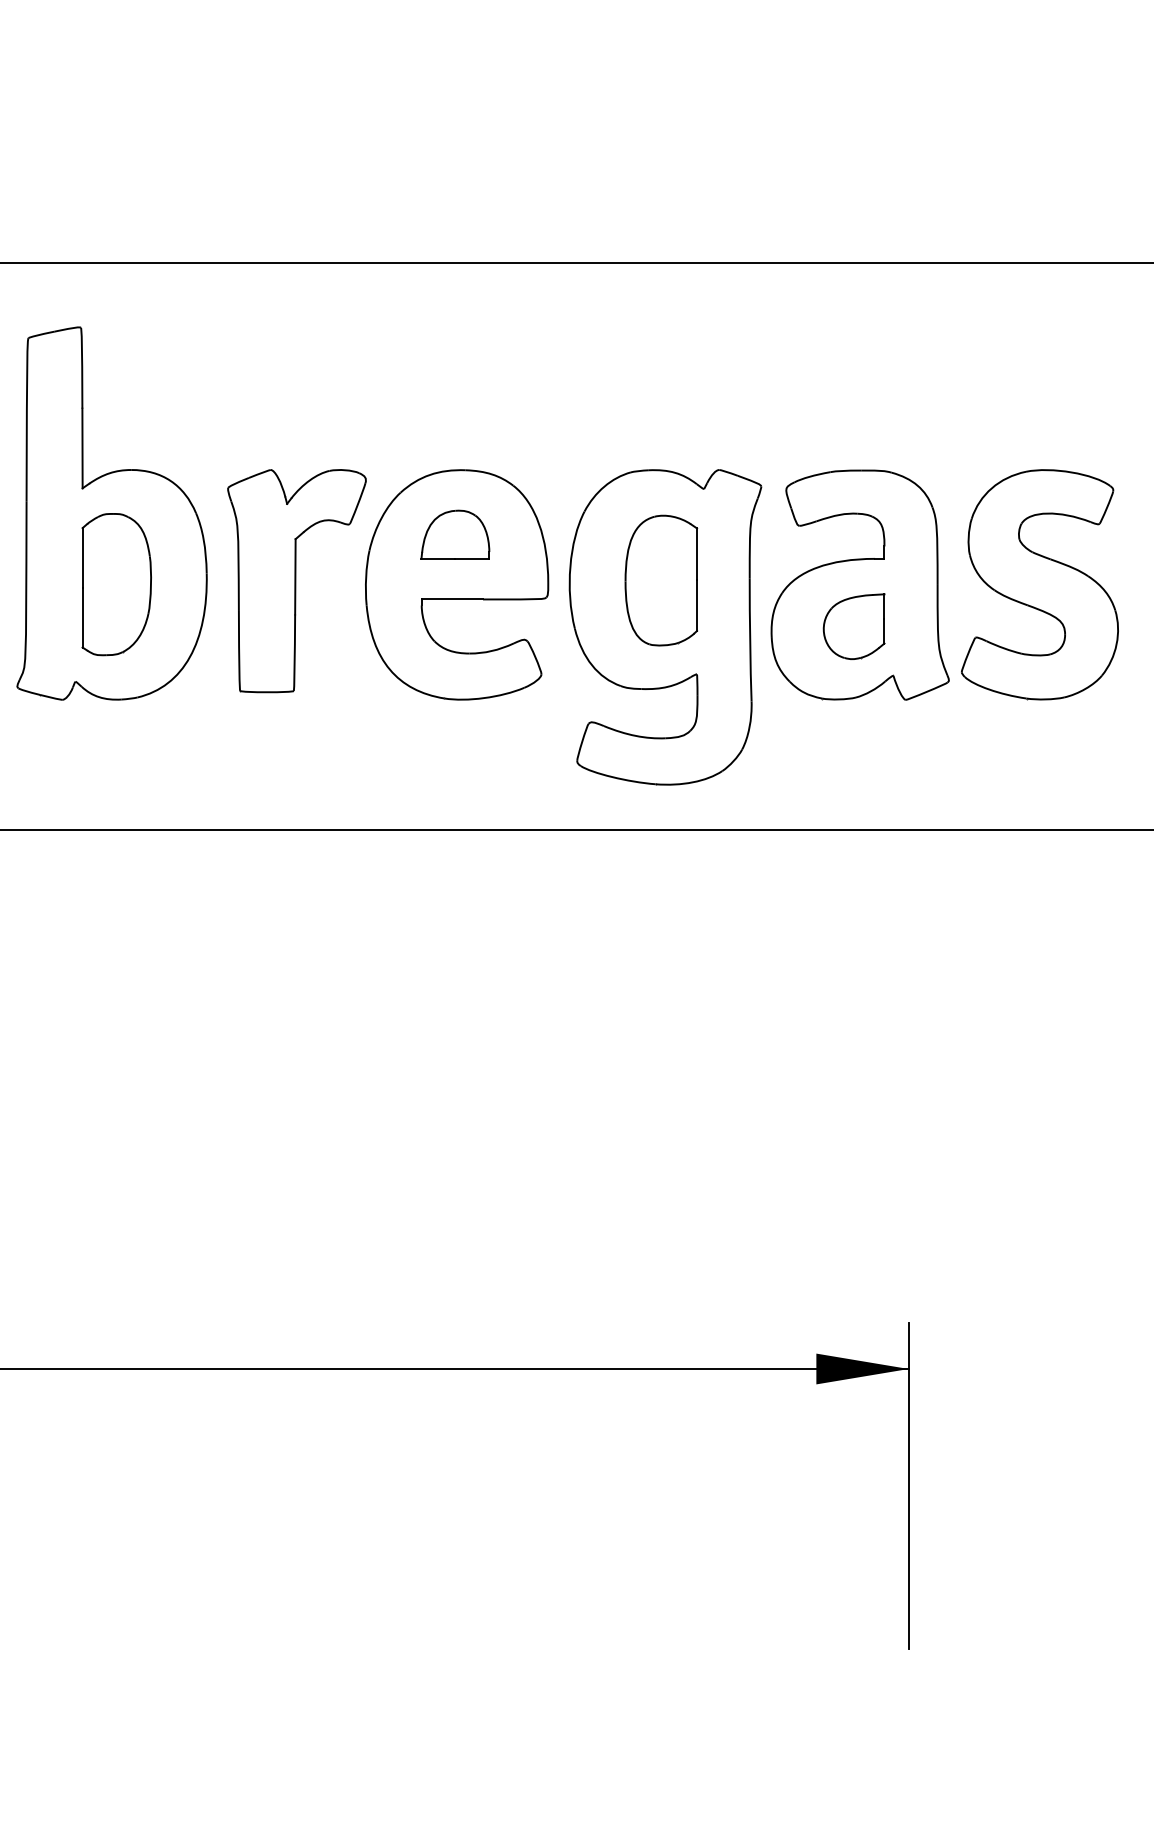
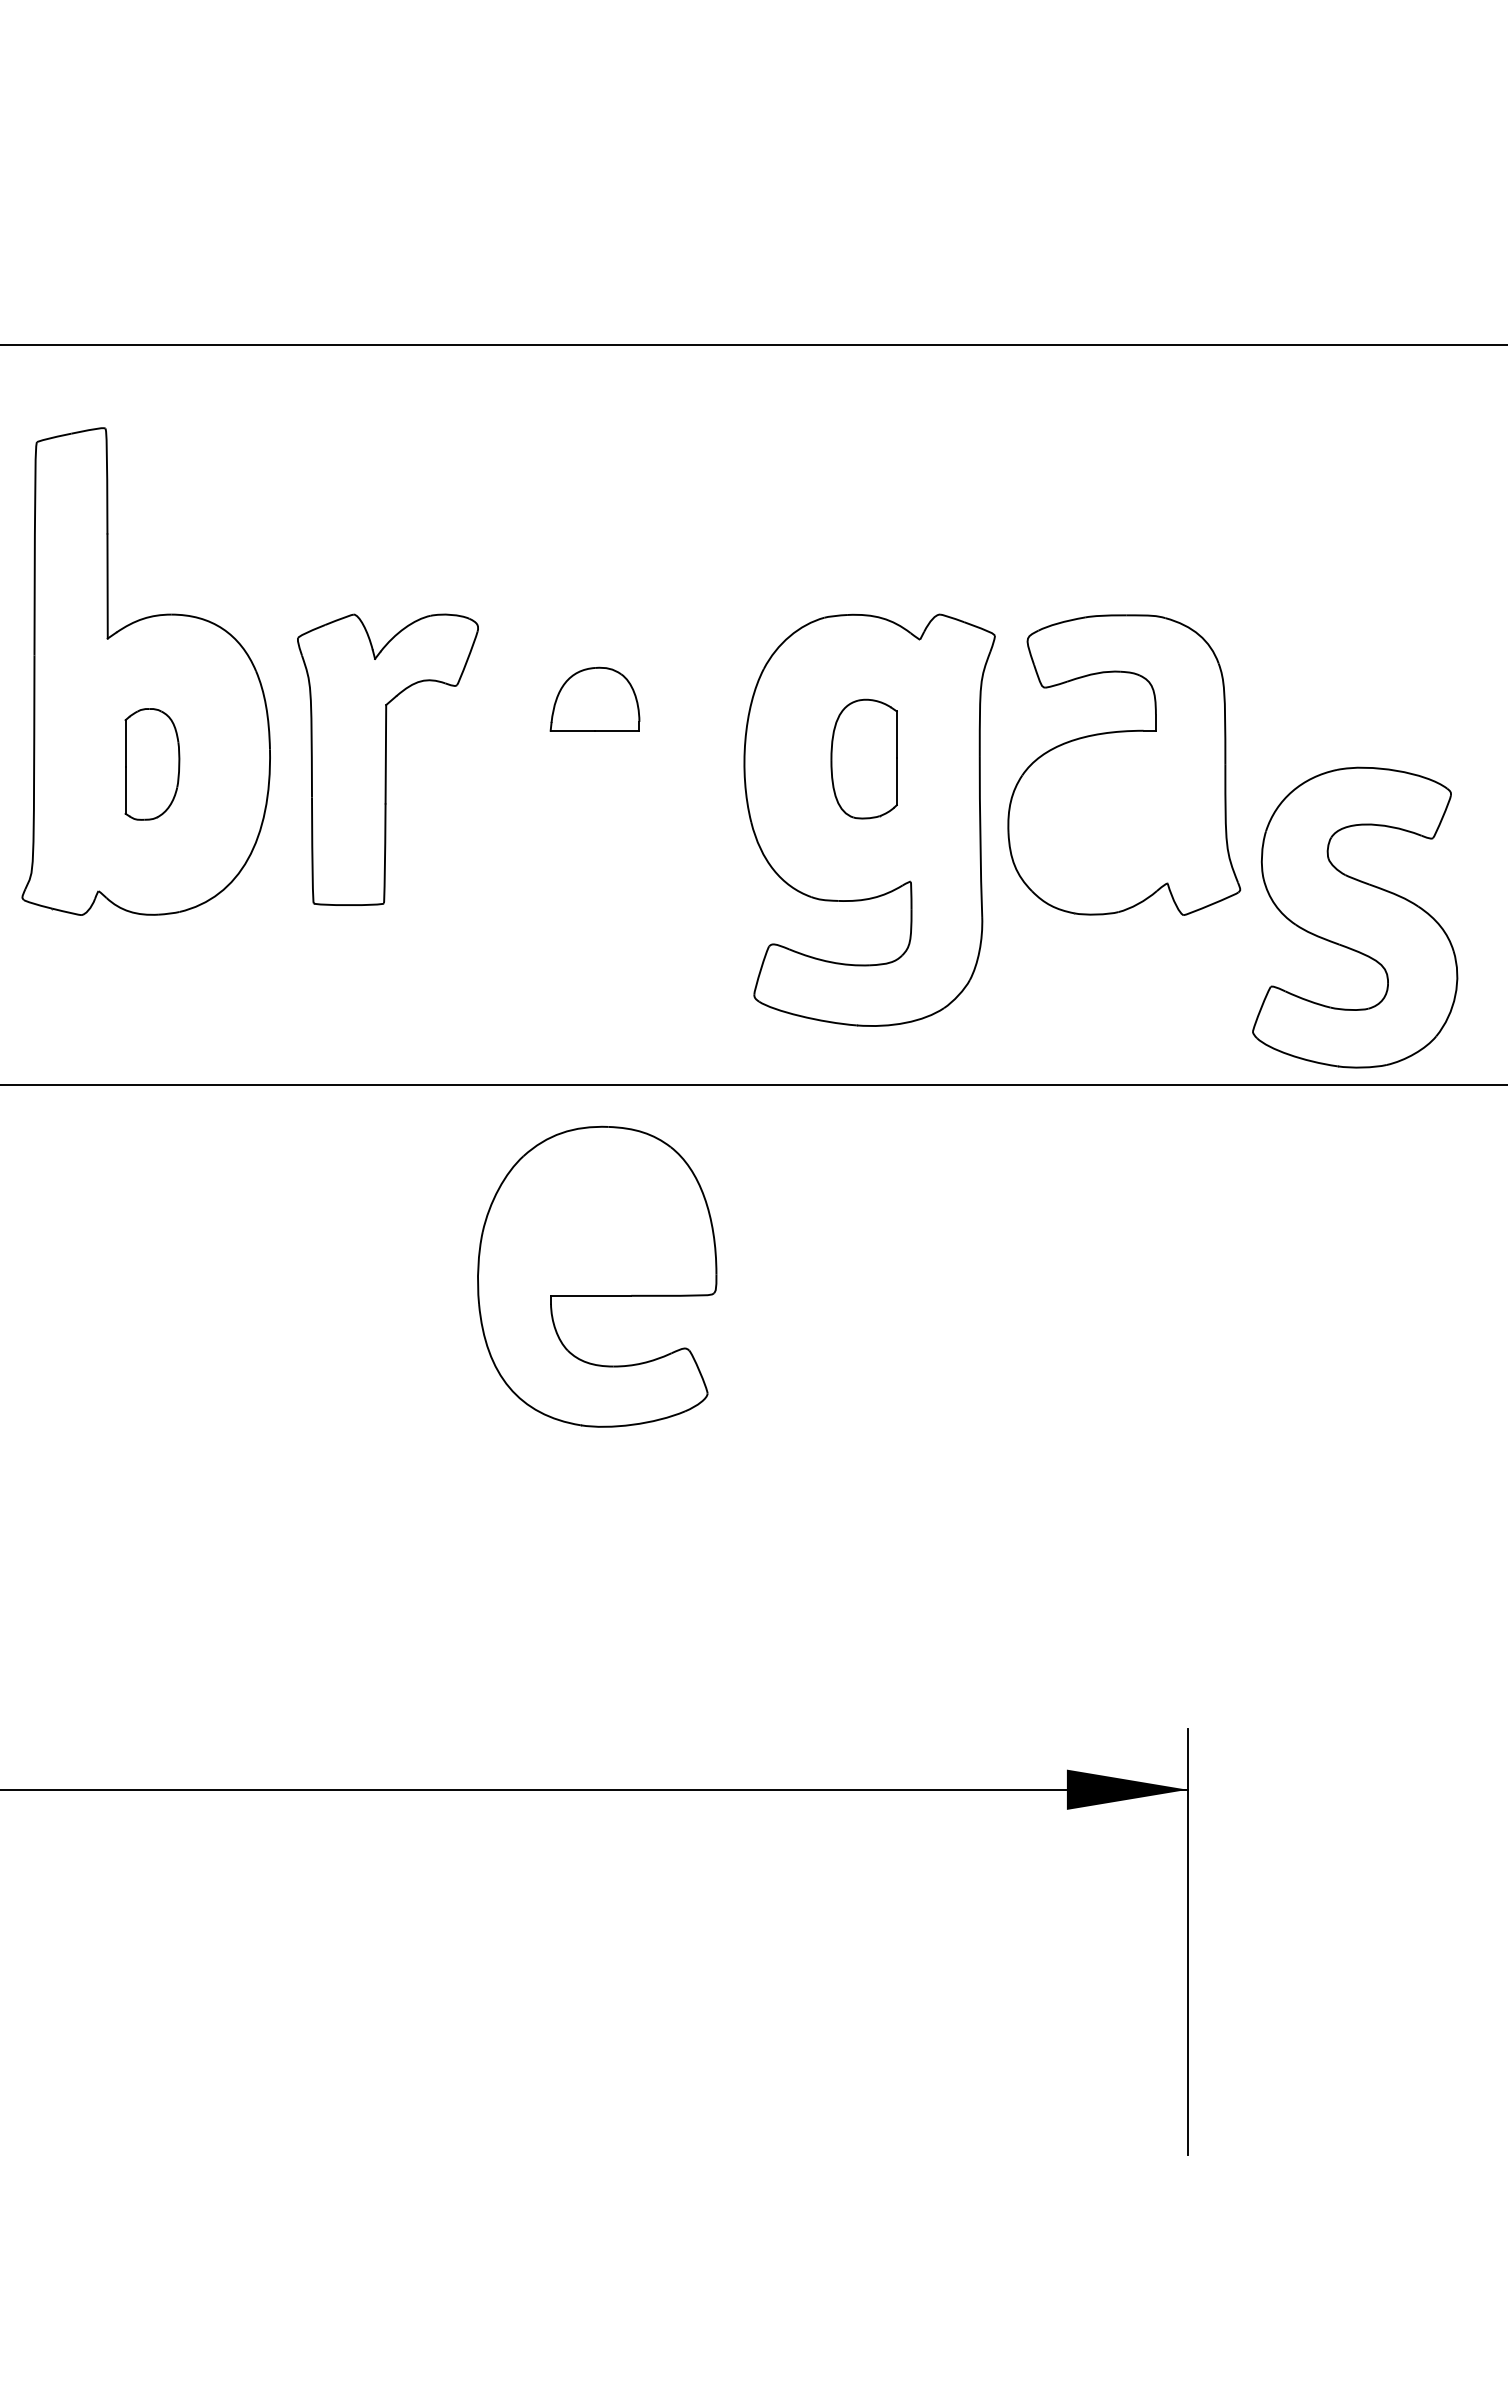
part: (660, 580) -> (863, 758), size x0.7
part: (116, 584) -> (152, 764), size x0.6
part: (457, 584) -> (597, 1276), moved
part: (1040, 584) -> (1355, 917), moved
part: (853, 626) -> (1115, 819), removed

